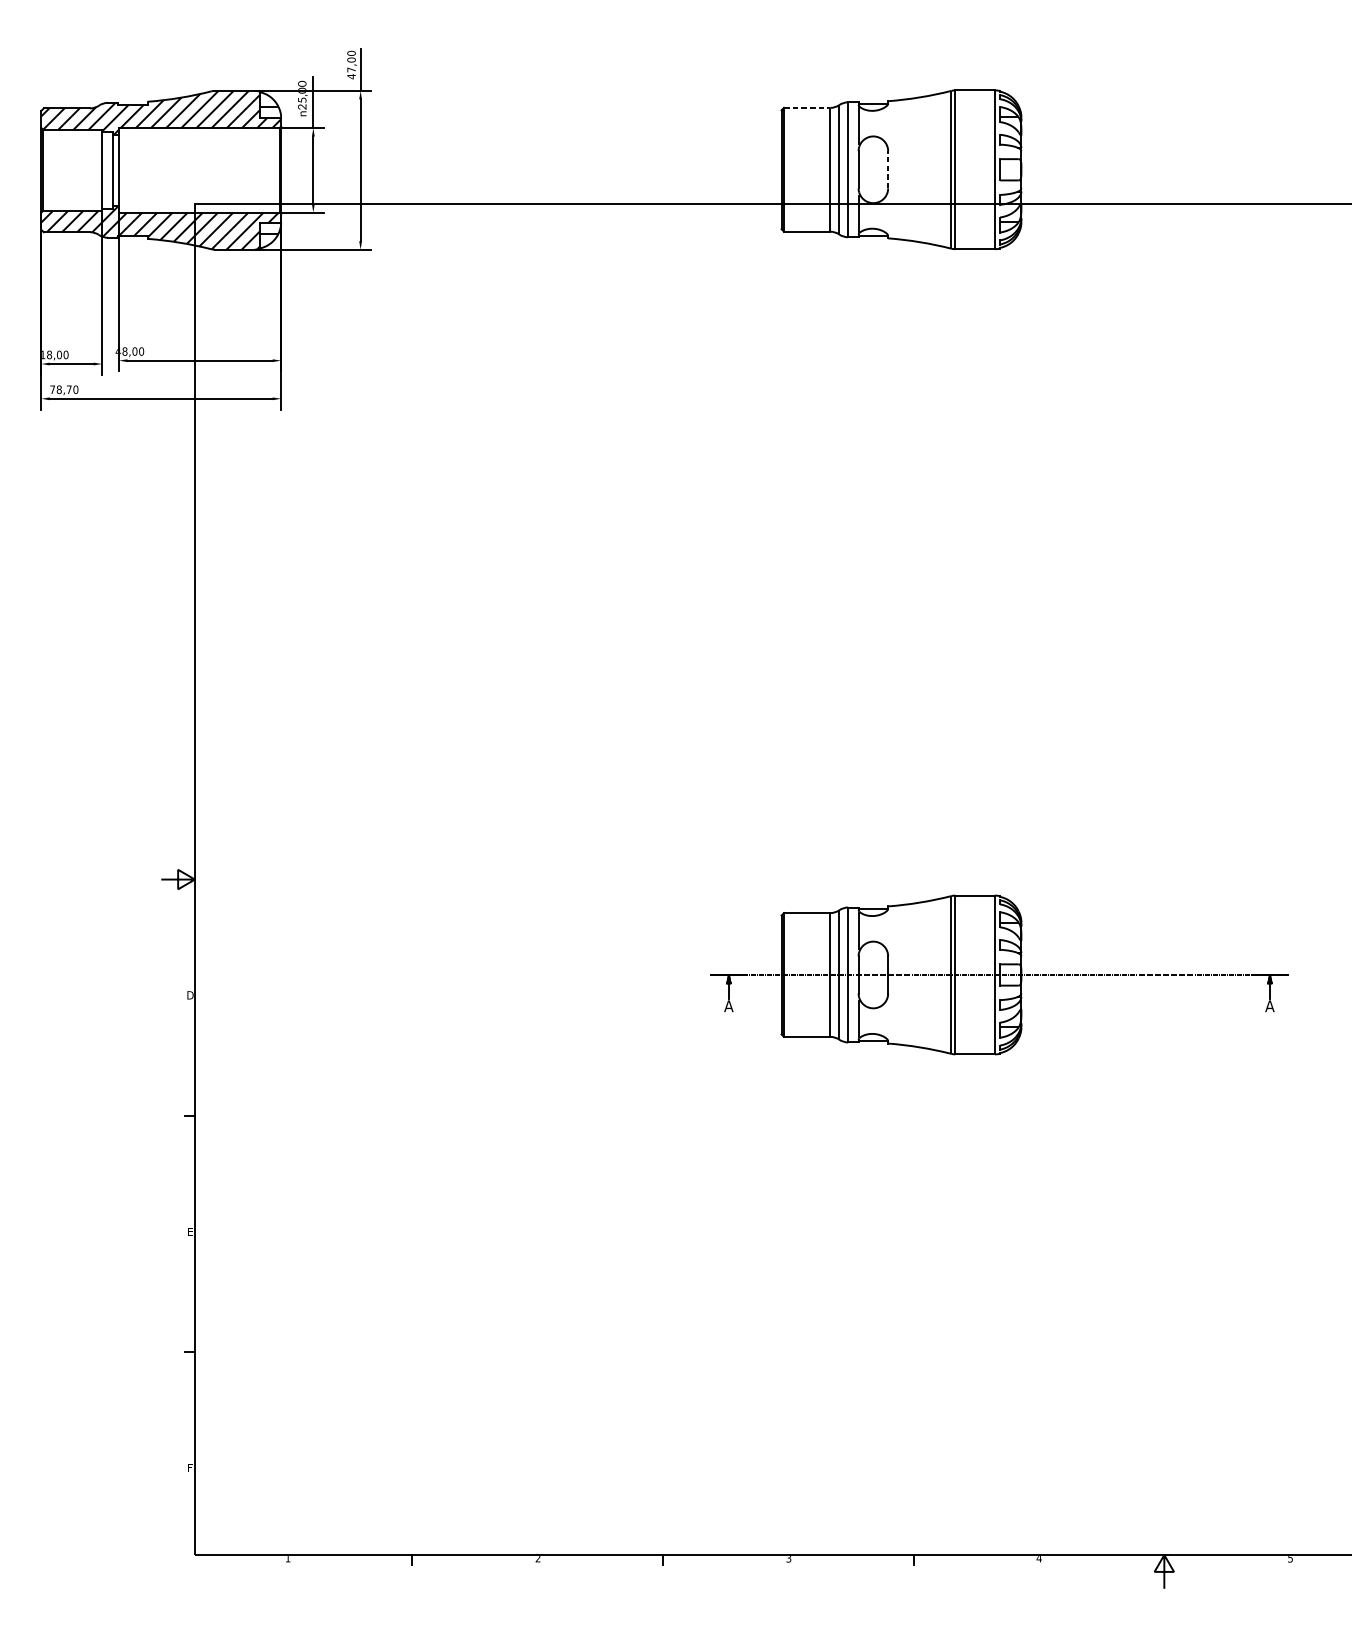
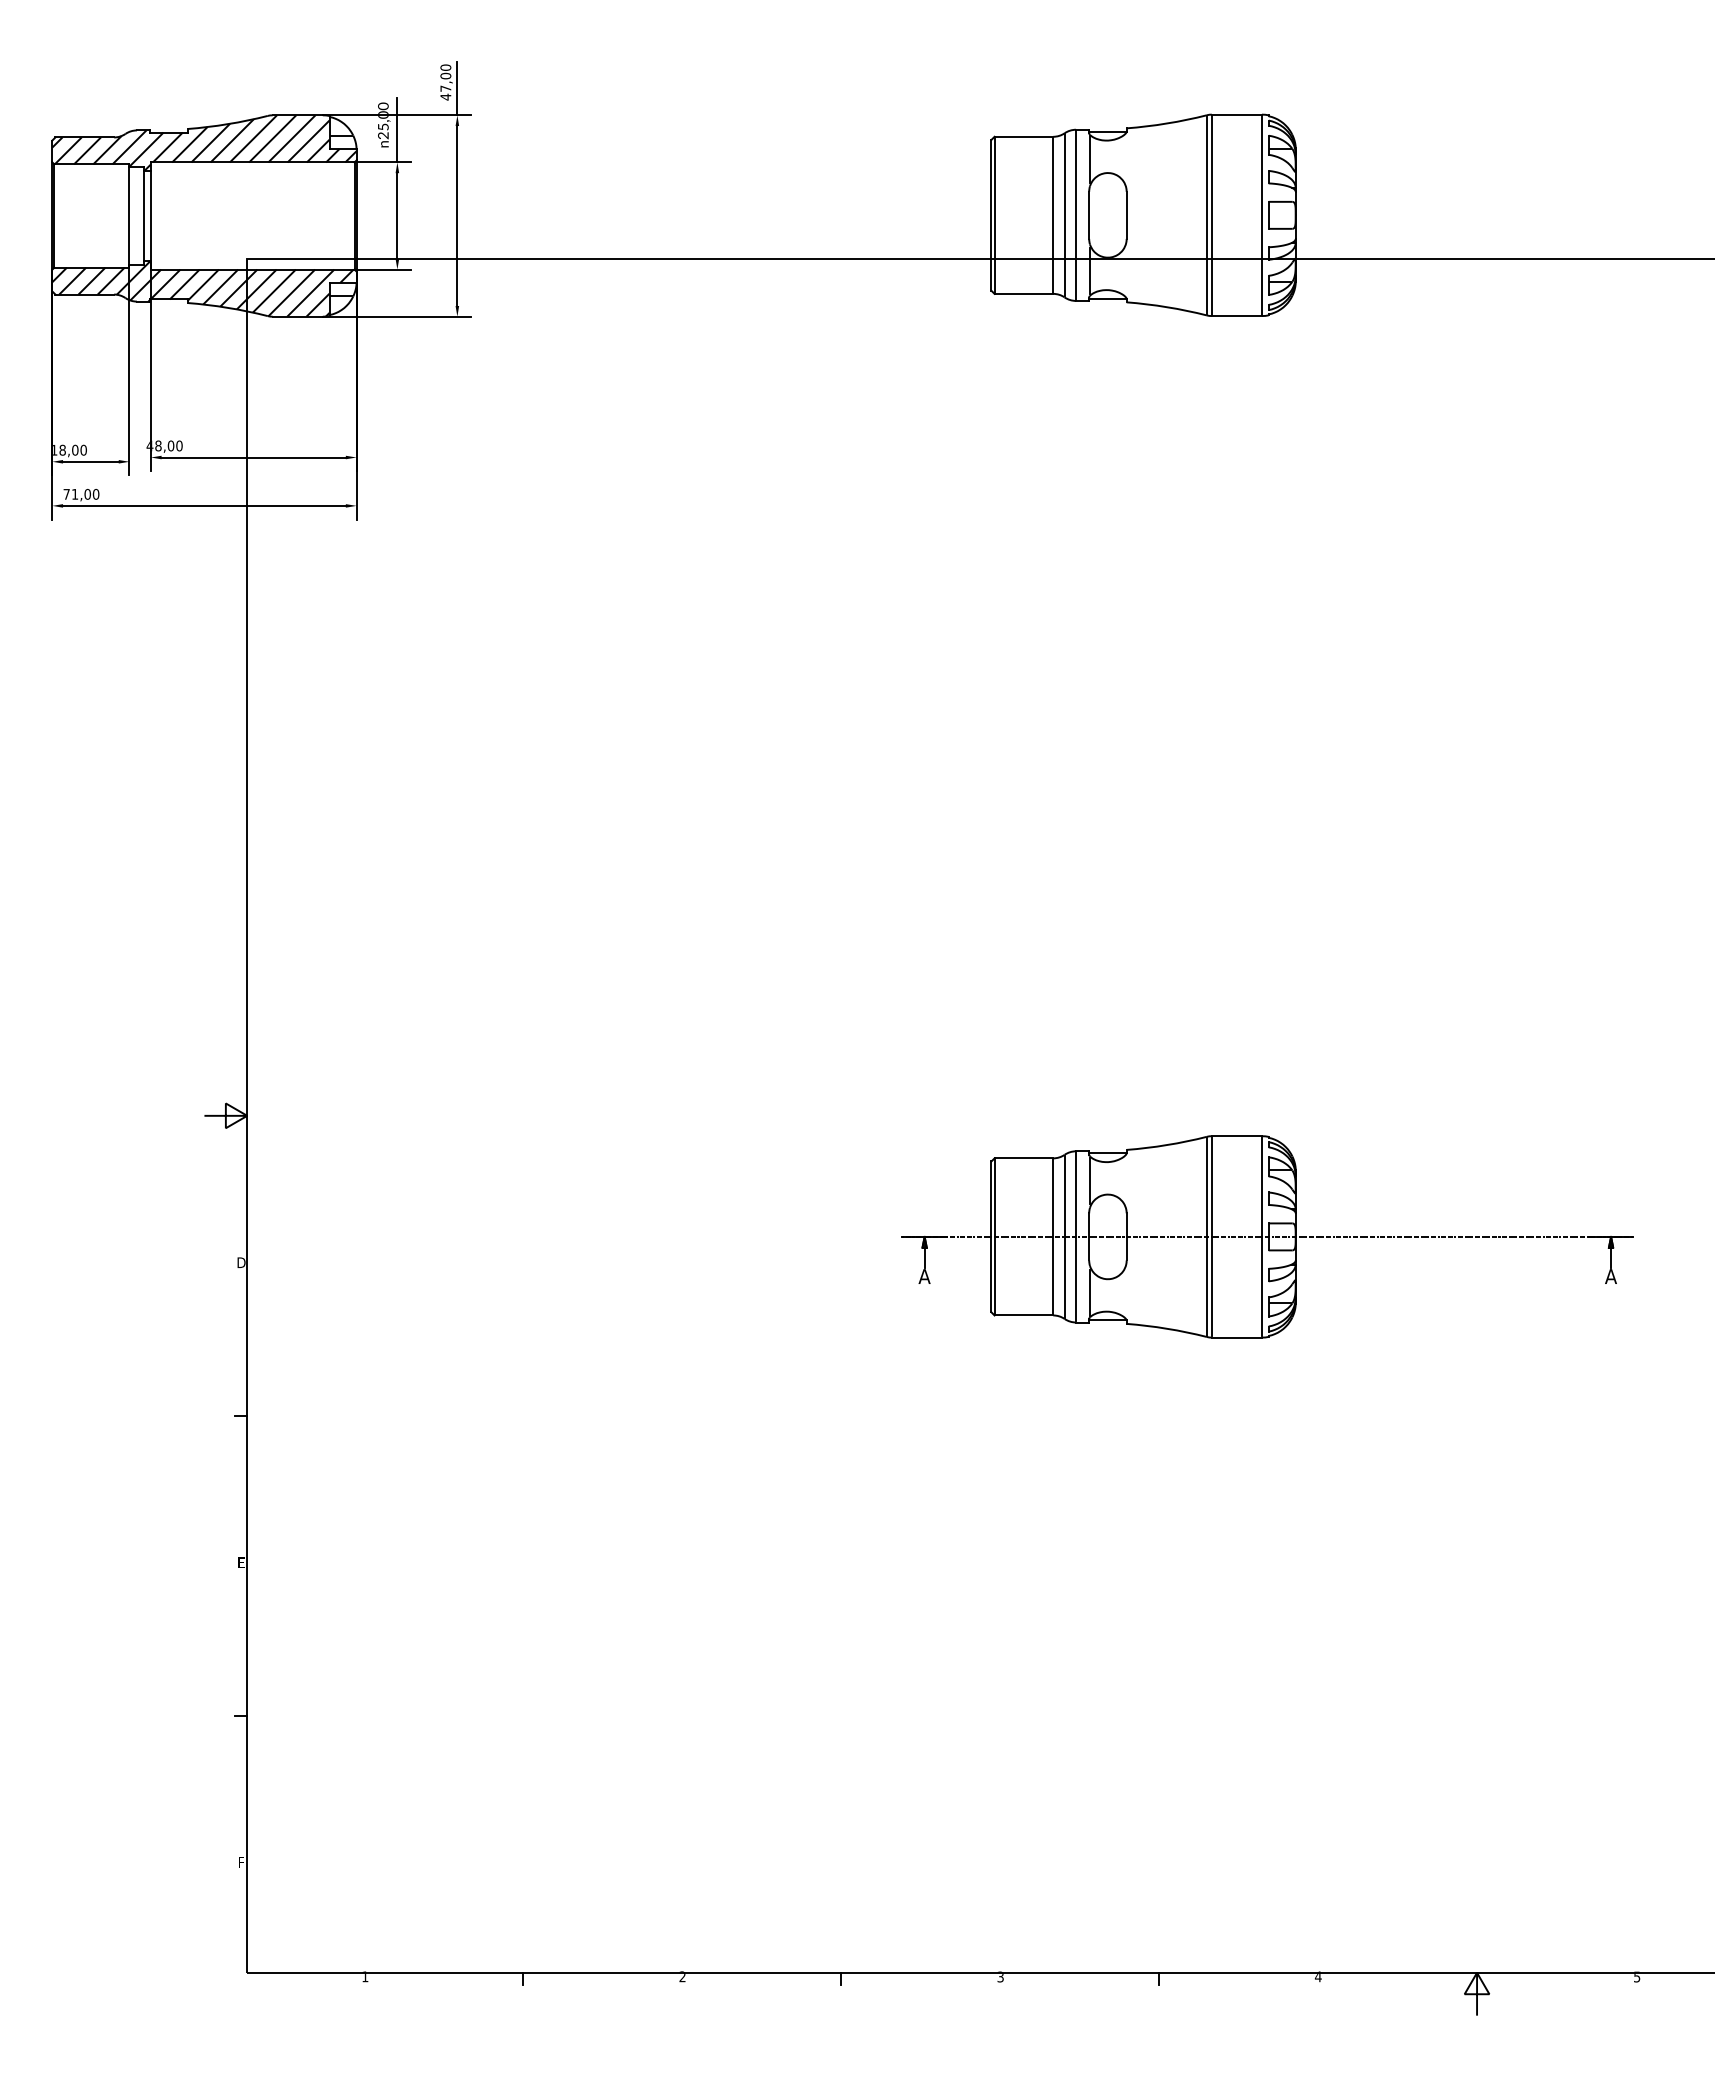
line: (807, 107) -> (1024, 136), dashed -> solid
line: (888, 169) -> (1126, 215), dashed -> solid
text: (63, 389) -> (80, 493), 78,70 -> 71,00

